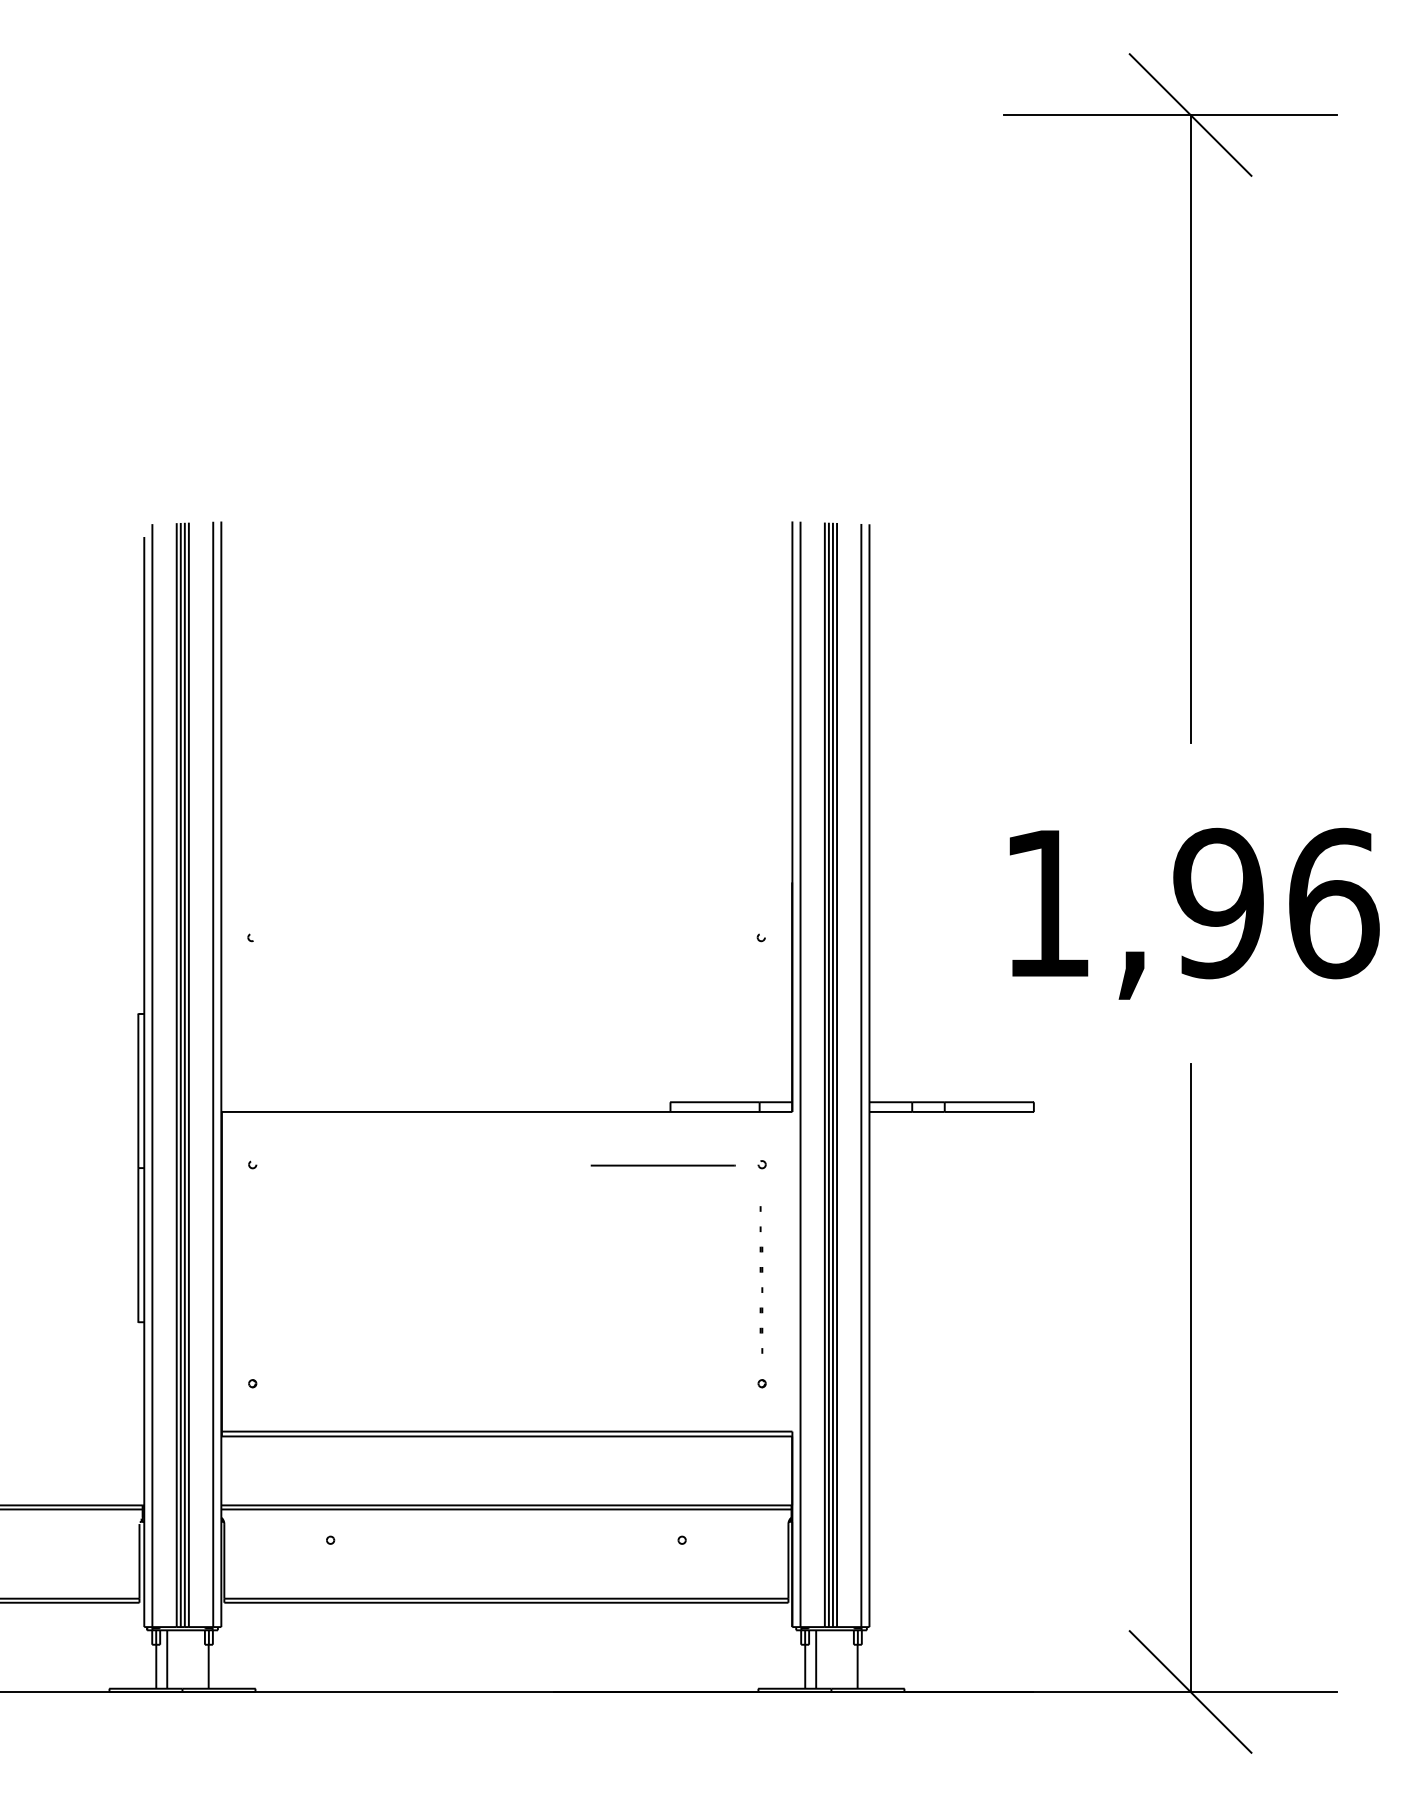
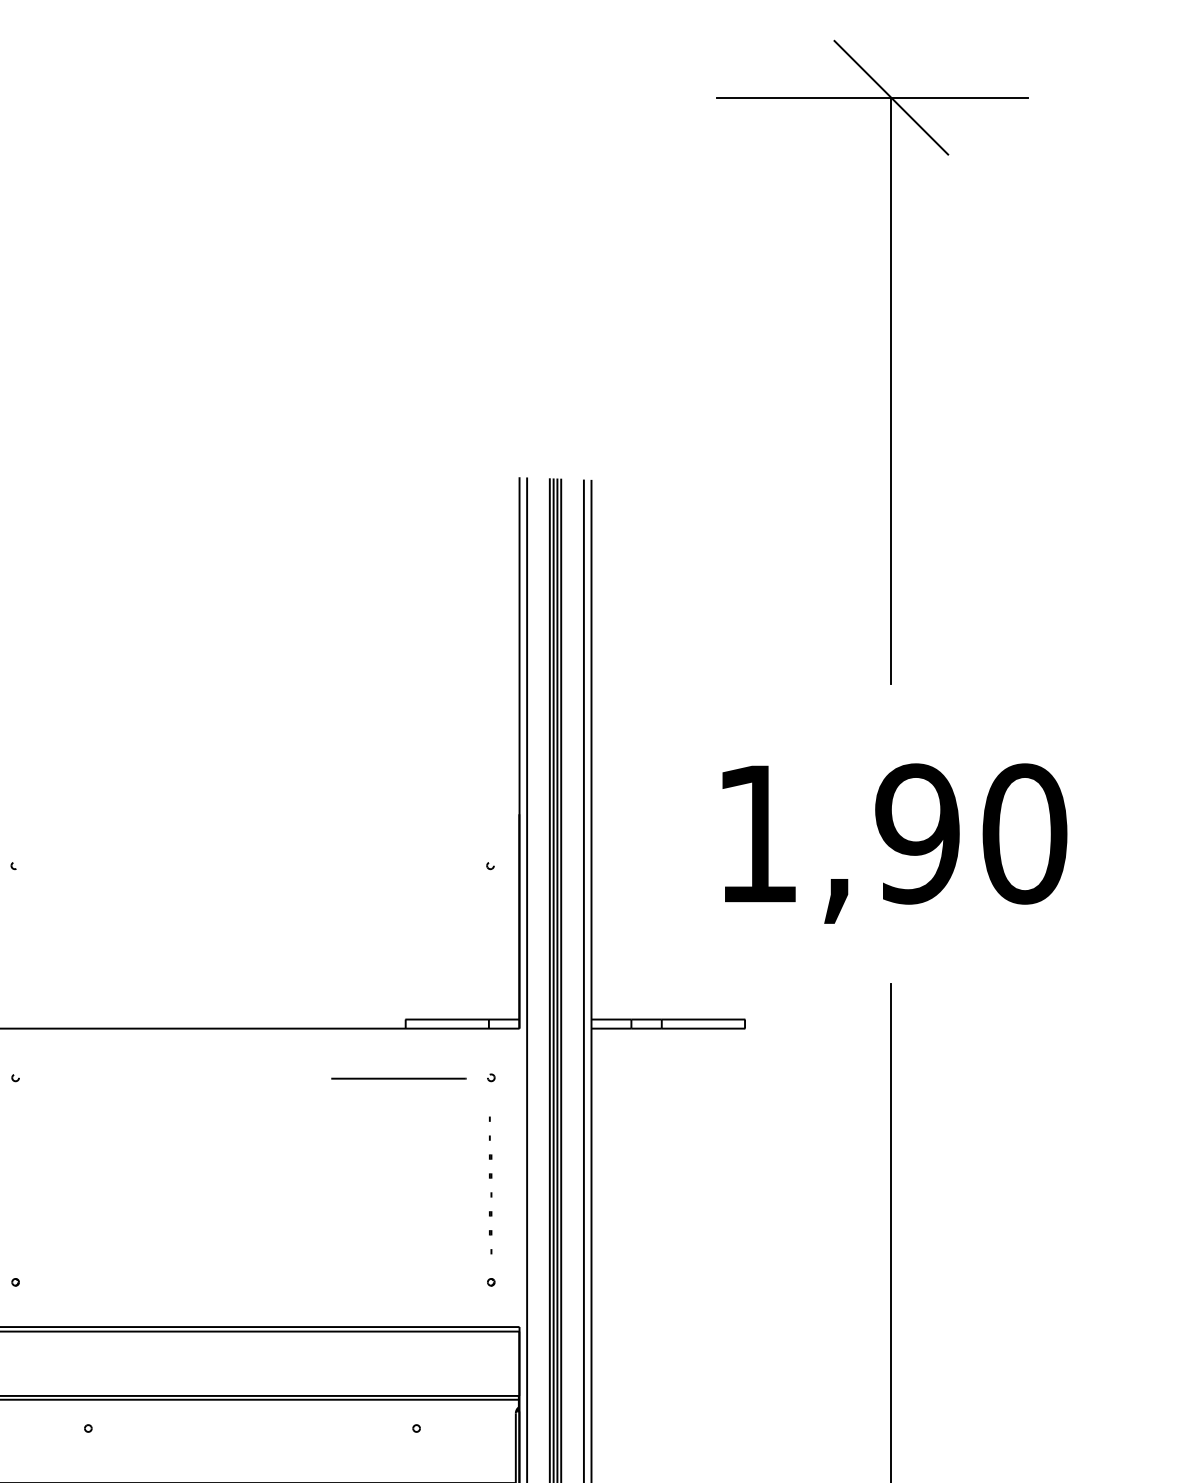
text: (1333, 903) -> (1024, 833), 1,96 -> 1,90

